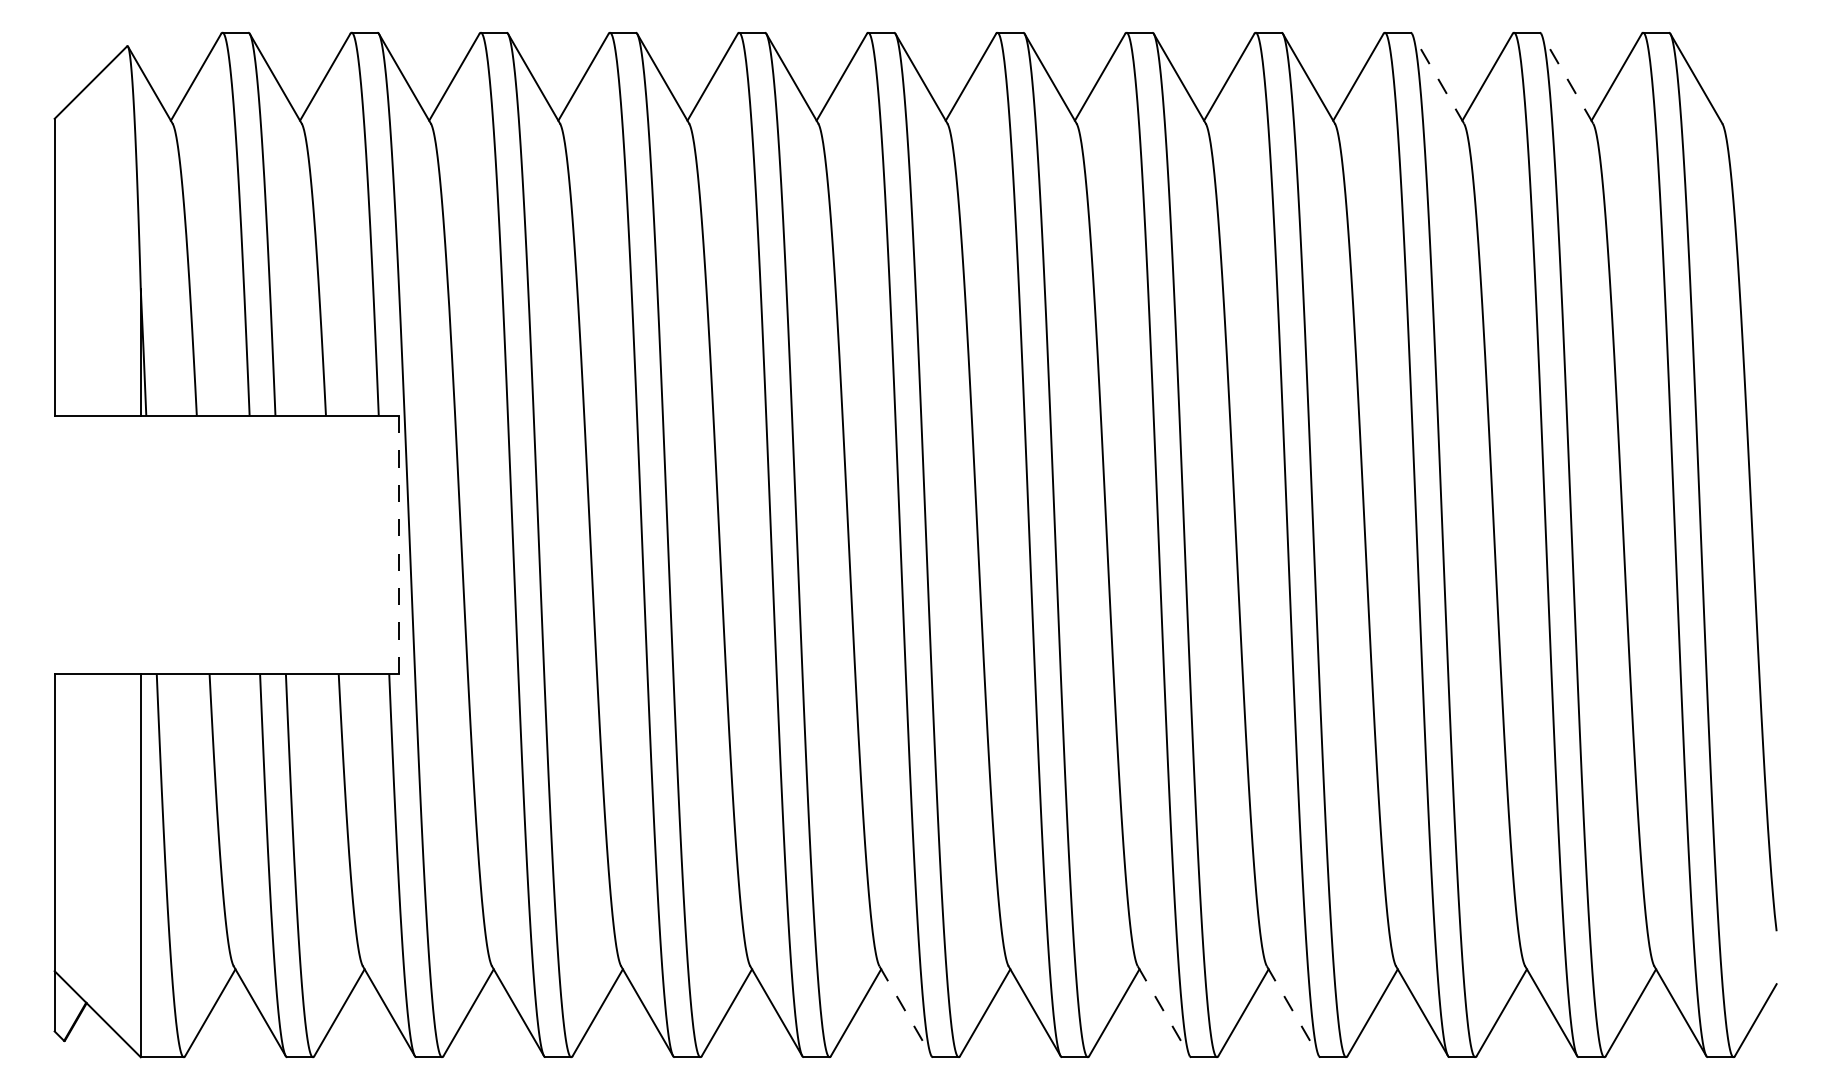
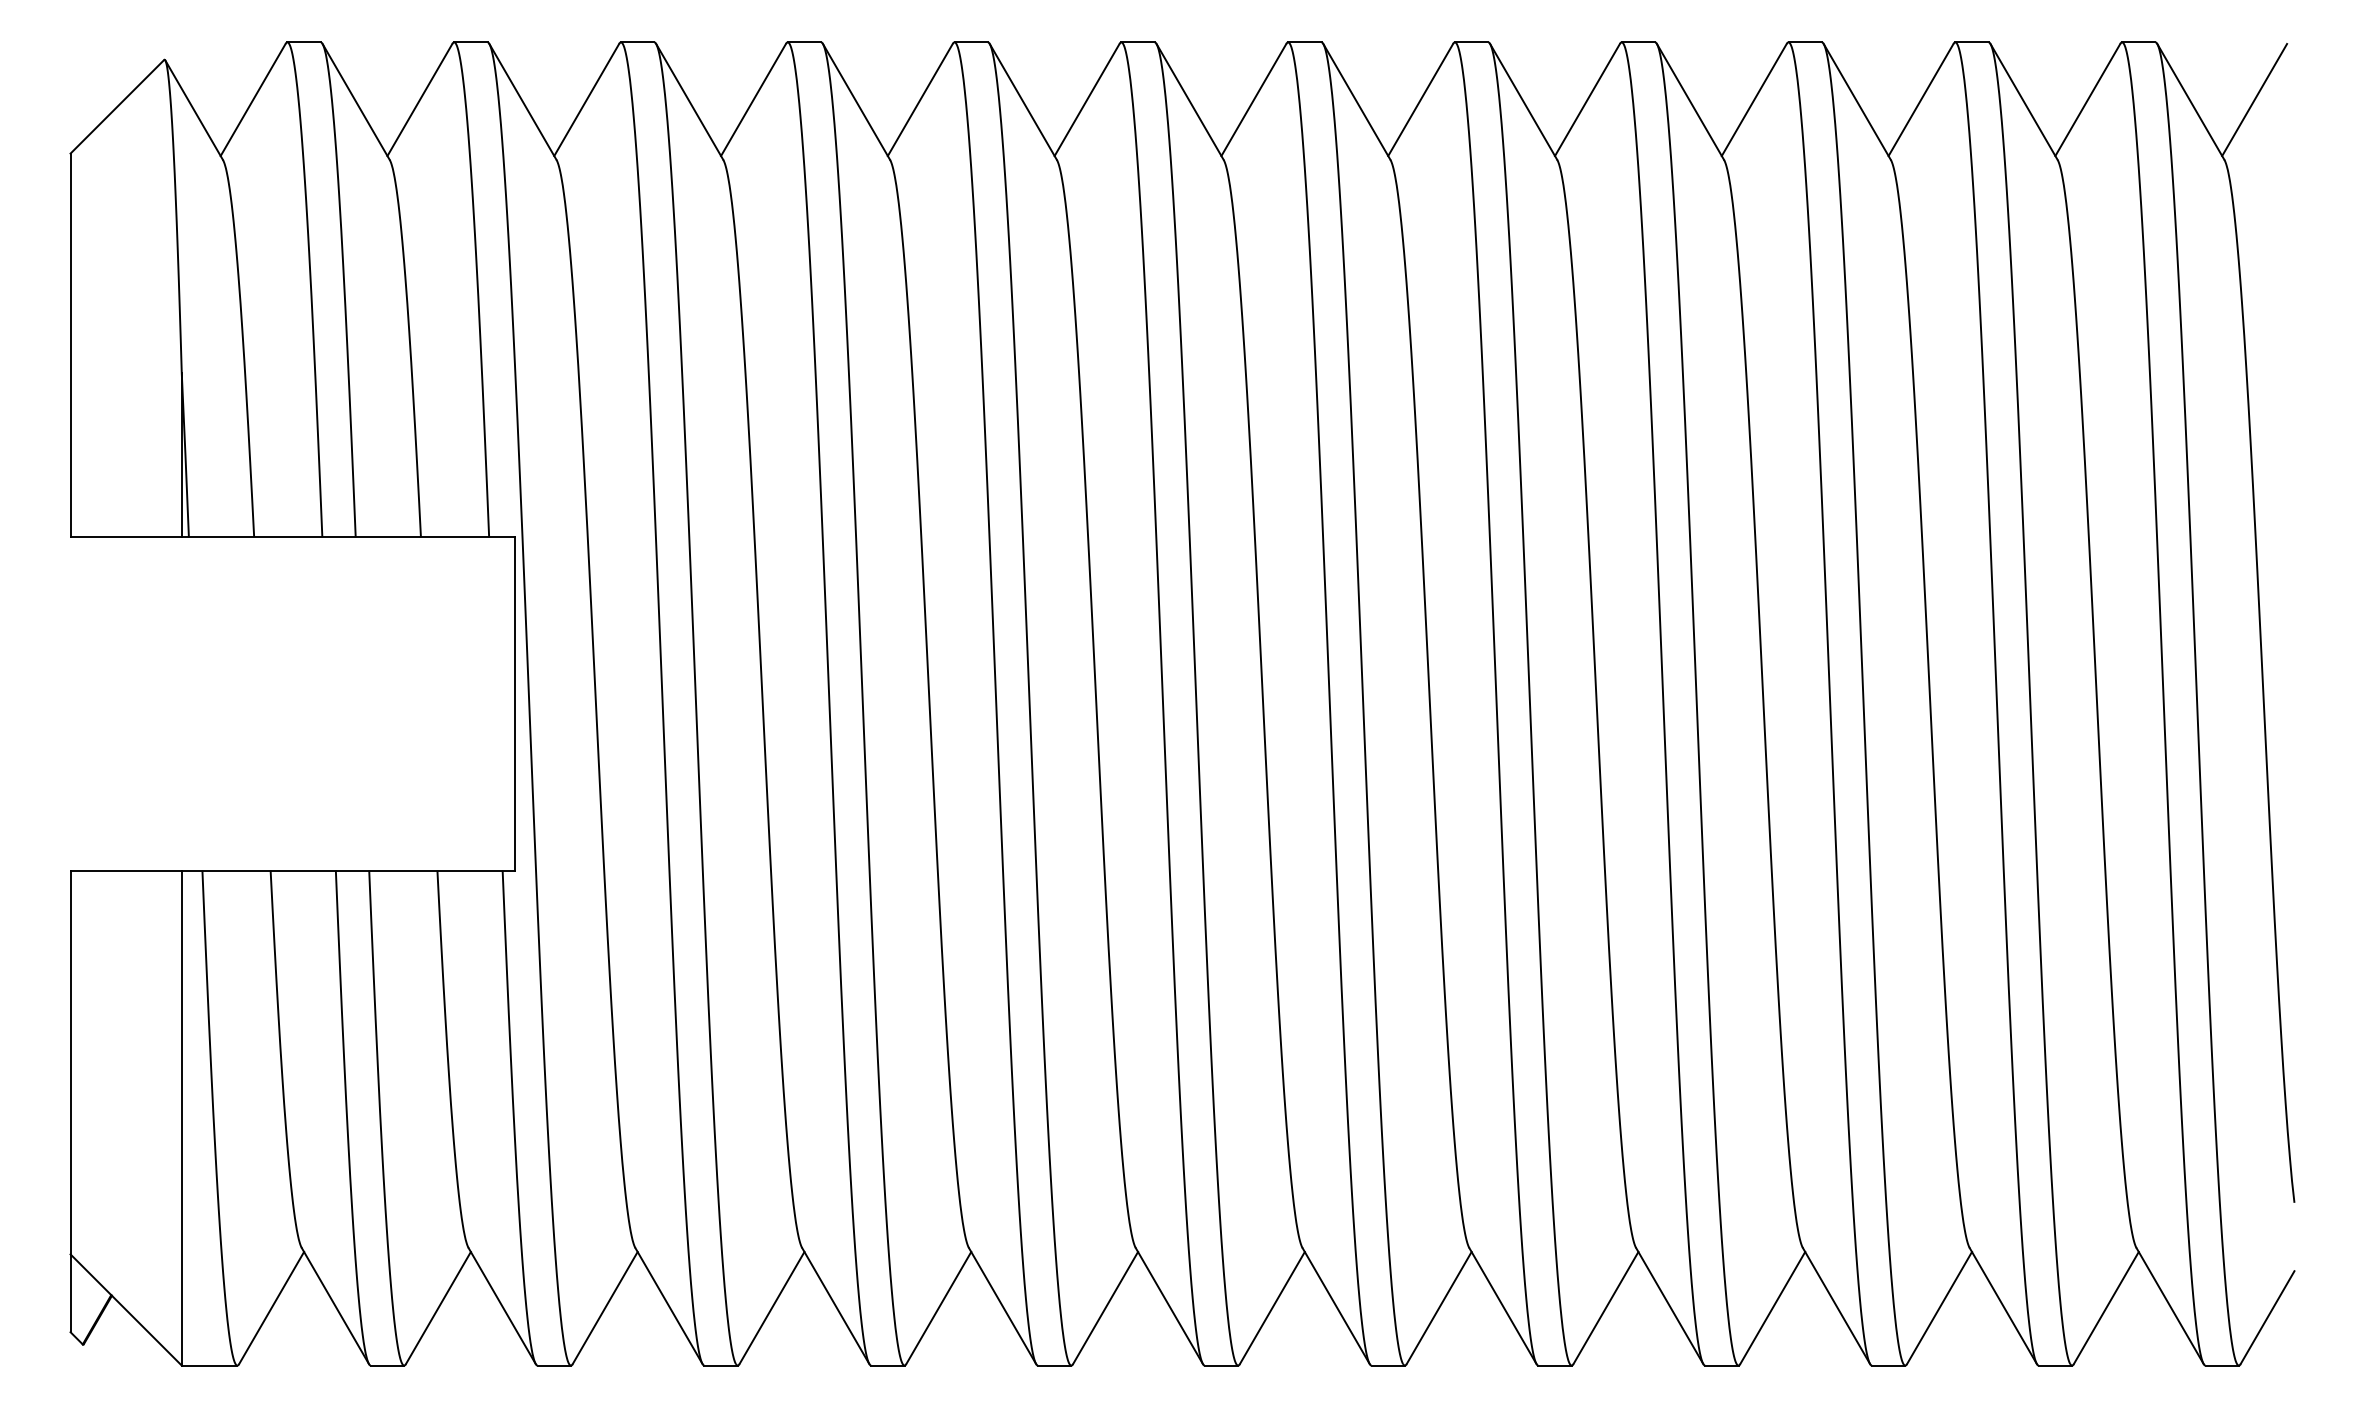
line: (1745, 76) -> (2254, 99), added
line: (1438, 78) -> (1857, 101), dashed -> solid
line: (1567, 78) -> (2024, 101), dashed -> solid
line: (399, 544) -> (515, 703), dashed -> solid
line: (905, 1011) -> (1169, 1306), dashed -> solid
line: (1163, 1011) -> (1502, 1306), dashed -> solid
line: (1292, 1011) -> (1669, 1306), dashed -> solid

